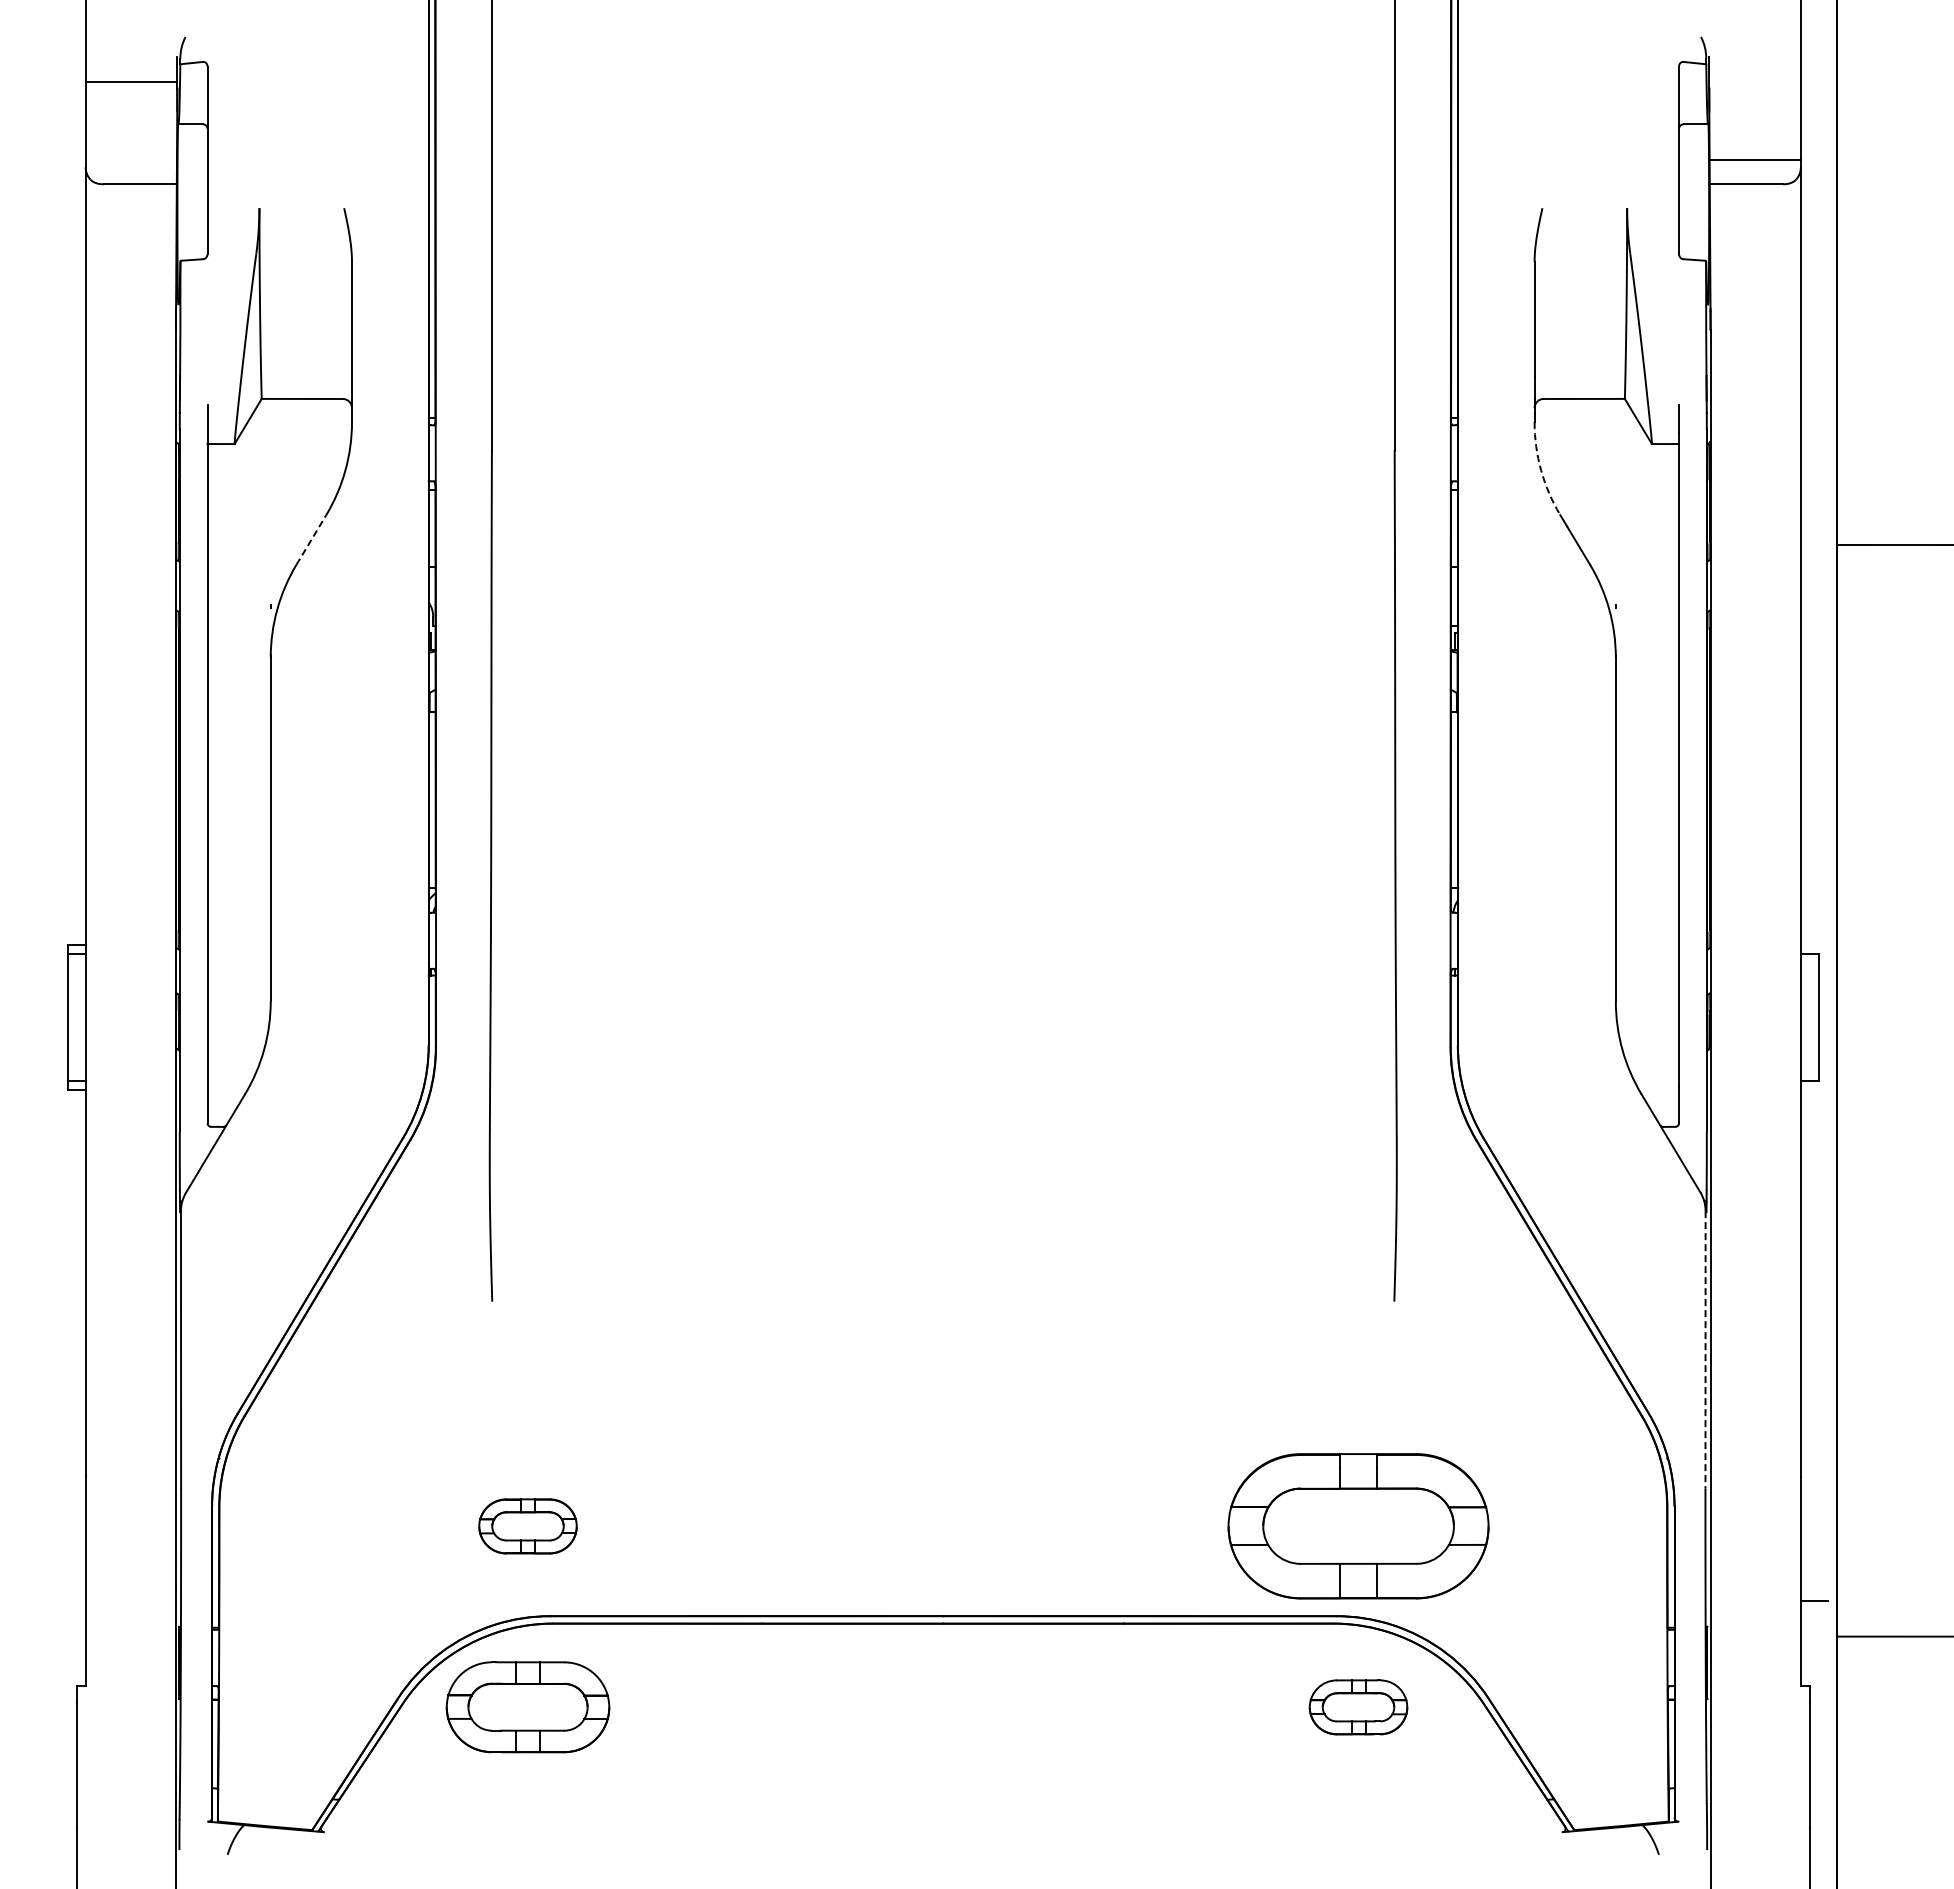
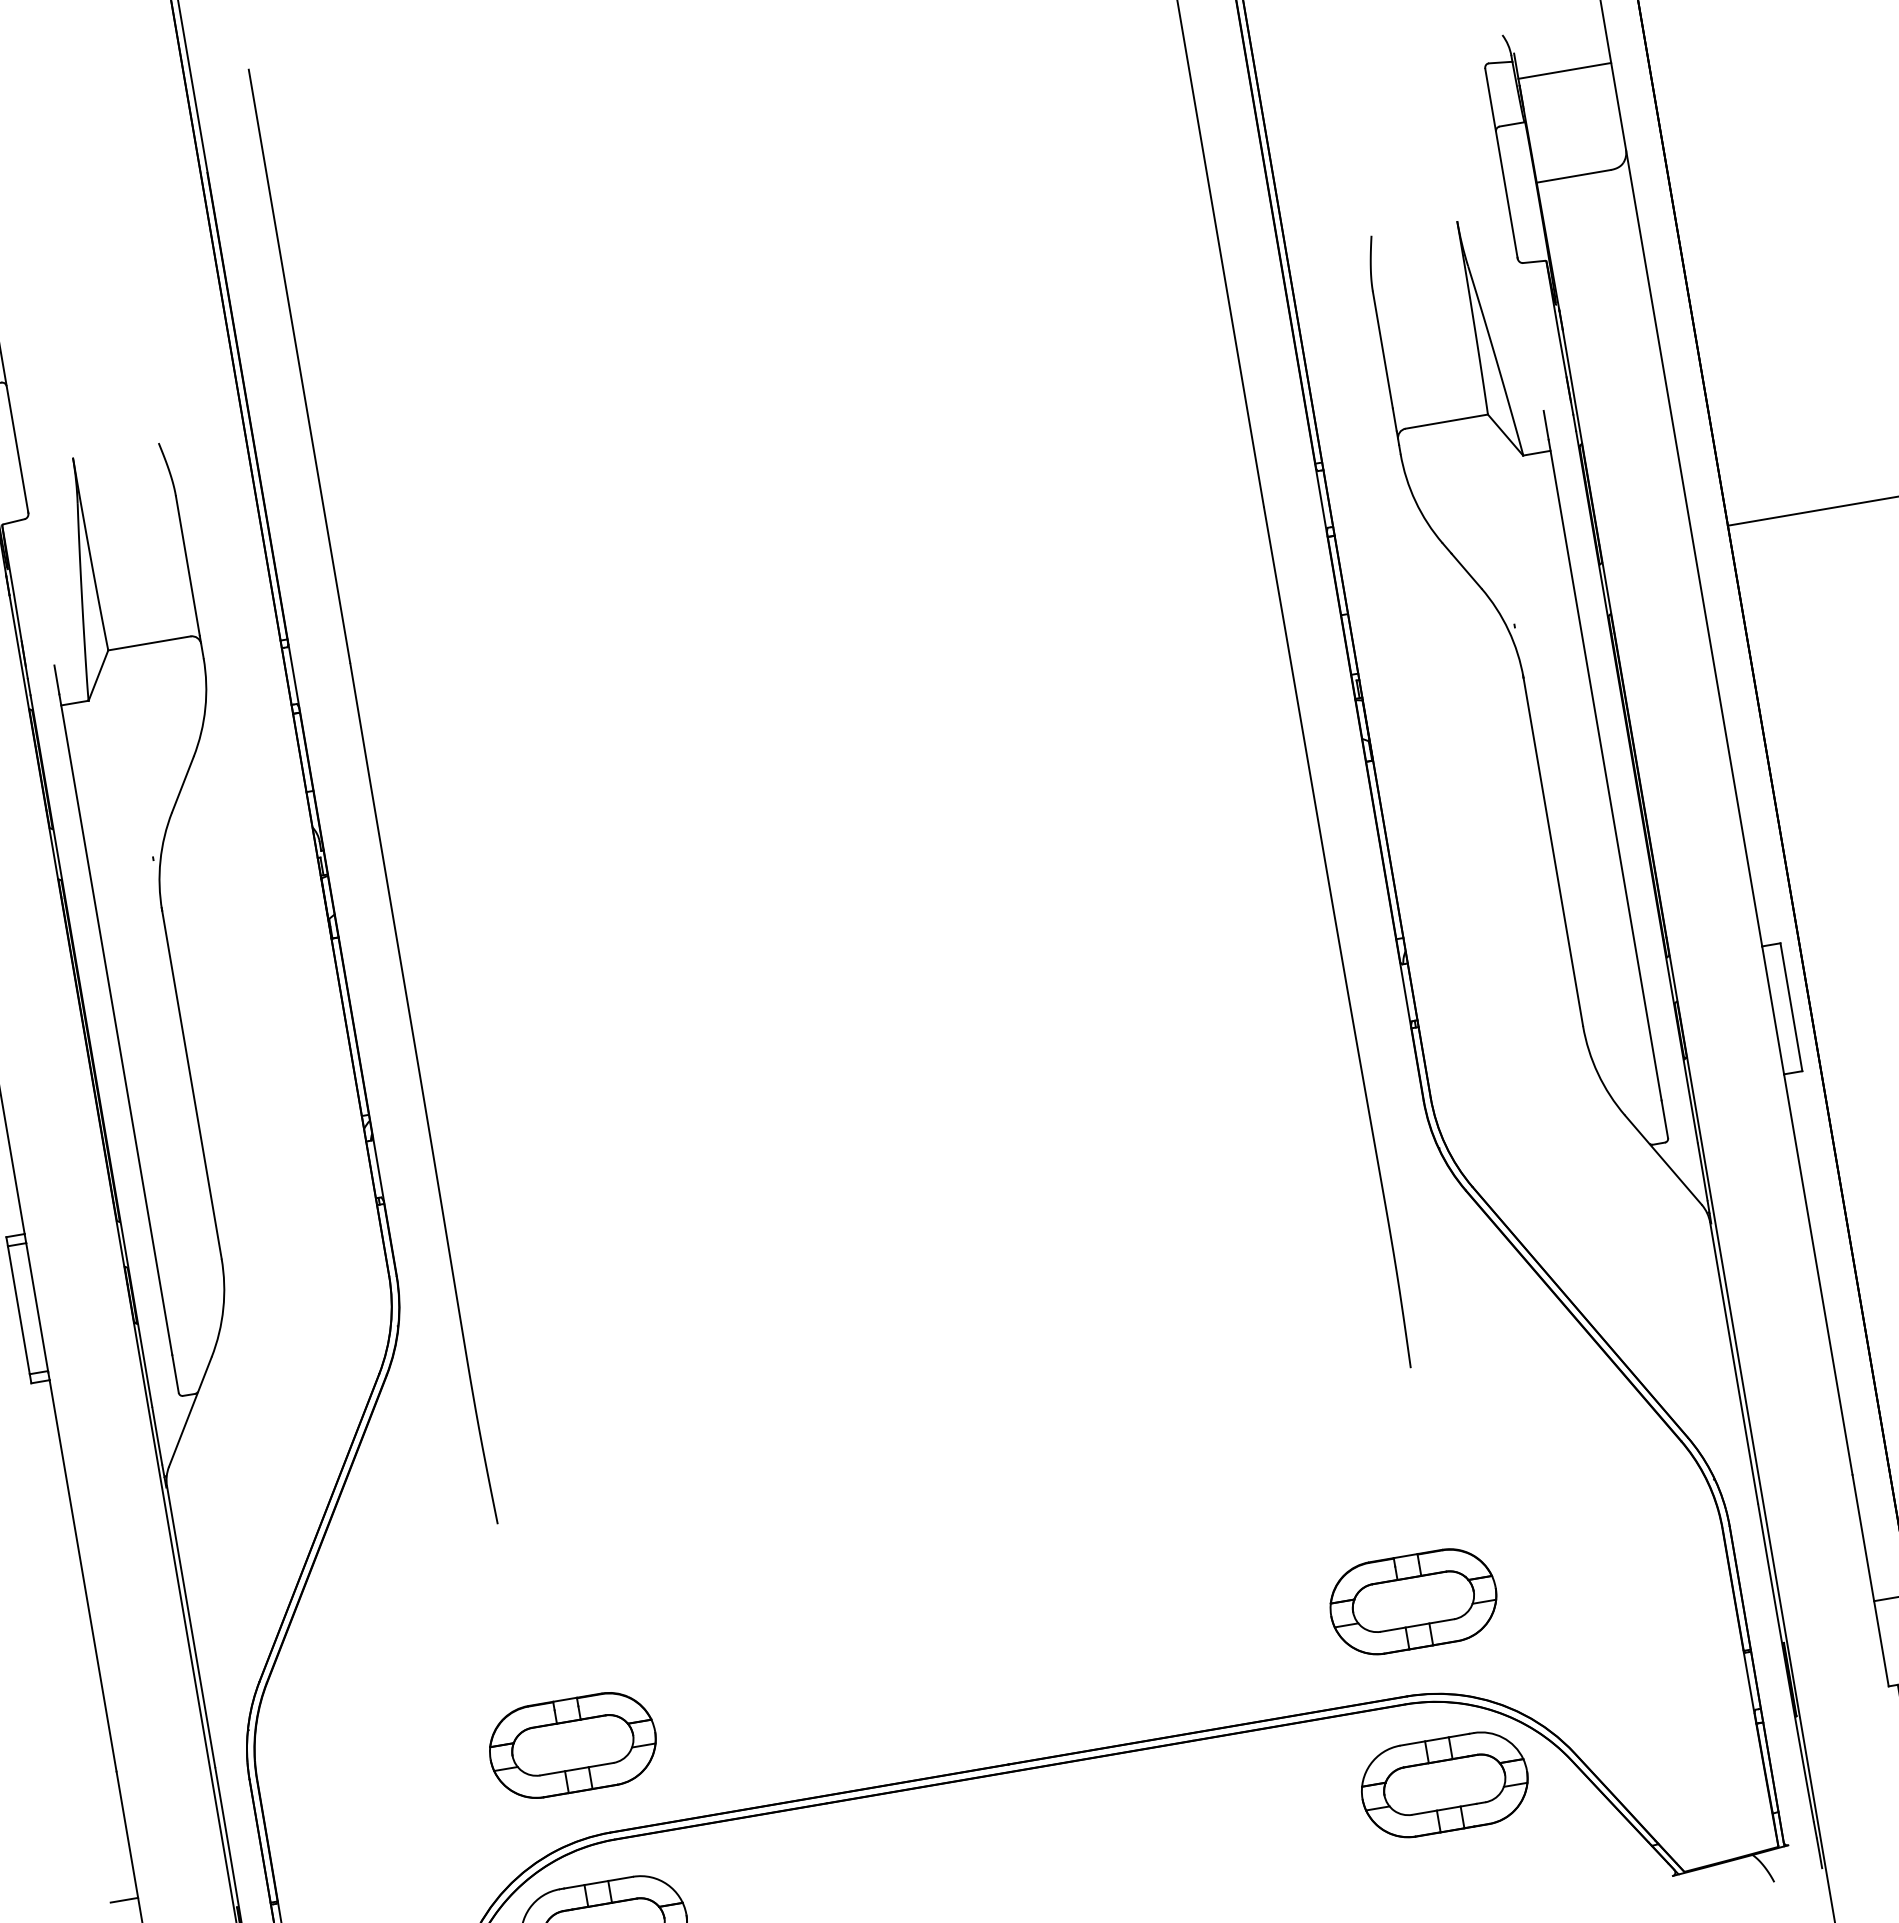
line: (1754, 159) -> (1564, 70), moved
arc: (1541, 470) -> (1415, 501), dashed -> solid
line: (311, 539) -> (182, 784), dashed -> solid
line: (1705, 1349) -> (1734, 1362), dashed -> solid
part: (527, 1526) -> (572, 1745), size x1.67
part: (1358, 1526) -> (1413, 1601), size x0.62
line: (71, 1601) -> (123, 1900), added
part: (1358, 1707) -> (1444, 1785), size x1.67

